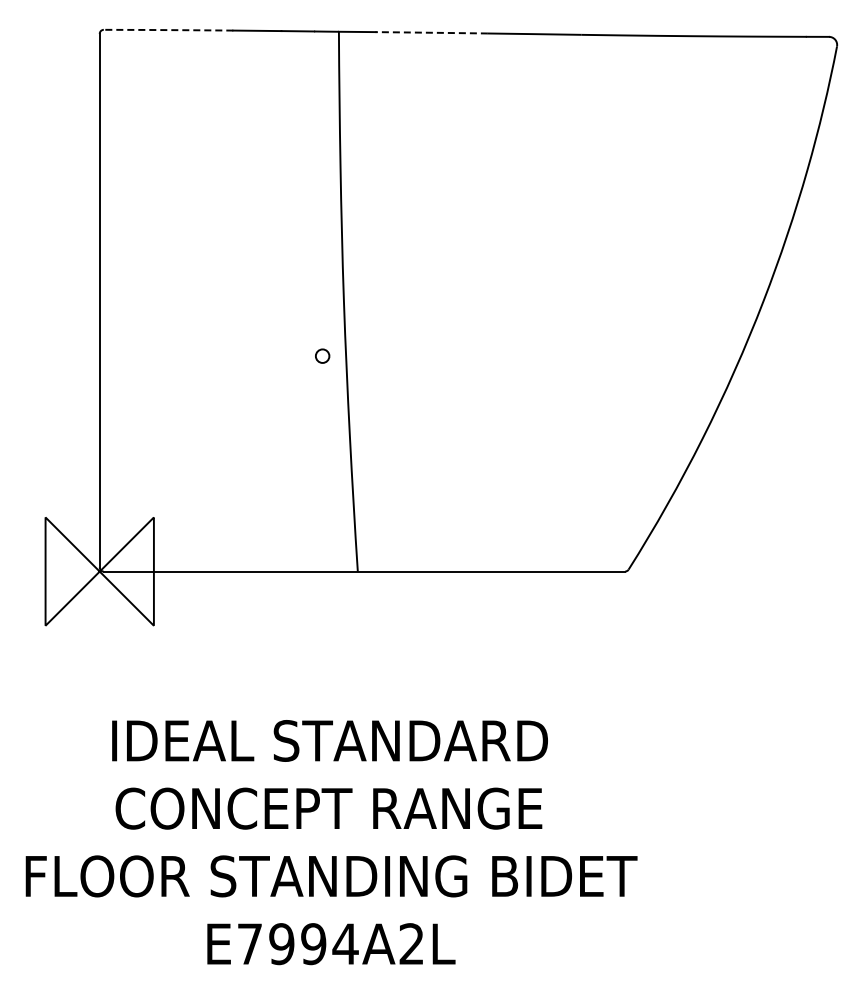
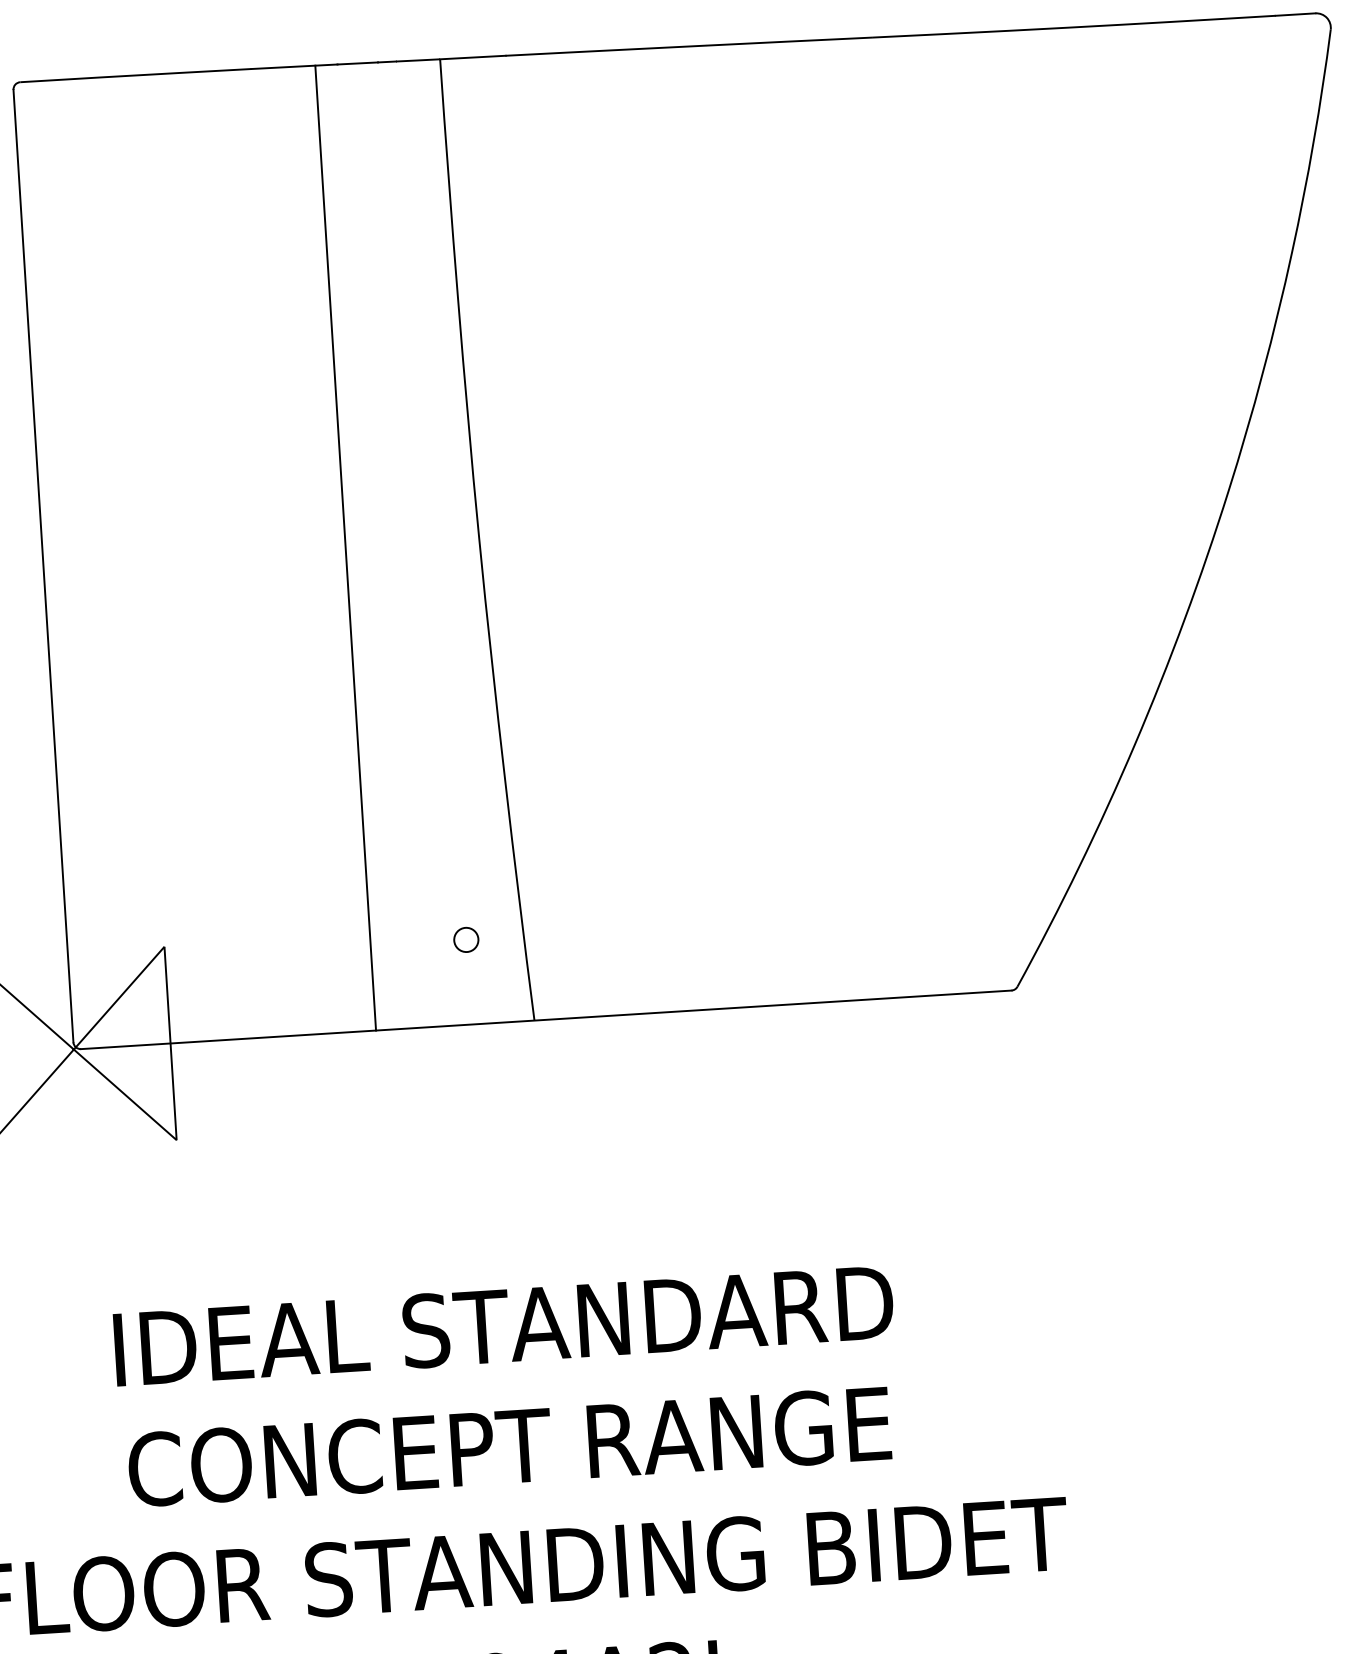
line: (168, 30) -> (135, 76), dashed -> solid
line: (431, 32) -> (605, 50), dashed -> solid
line: (269, 300) -> (346, 546), added
circle: (322, 355) -> (466, 938), moved

